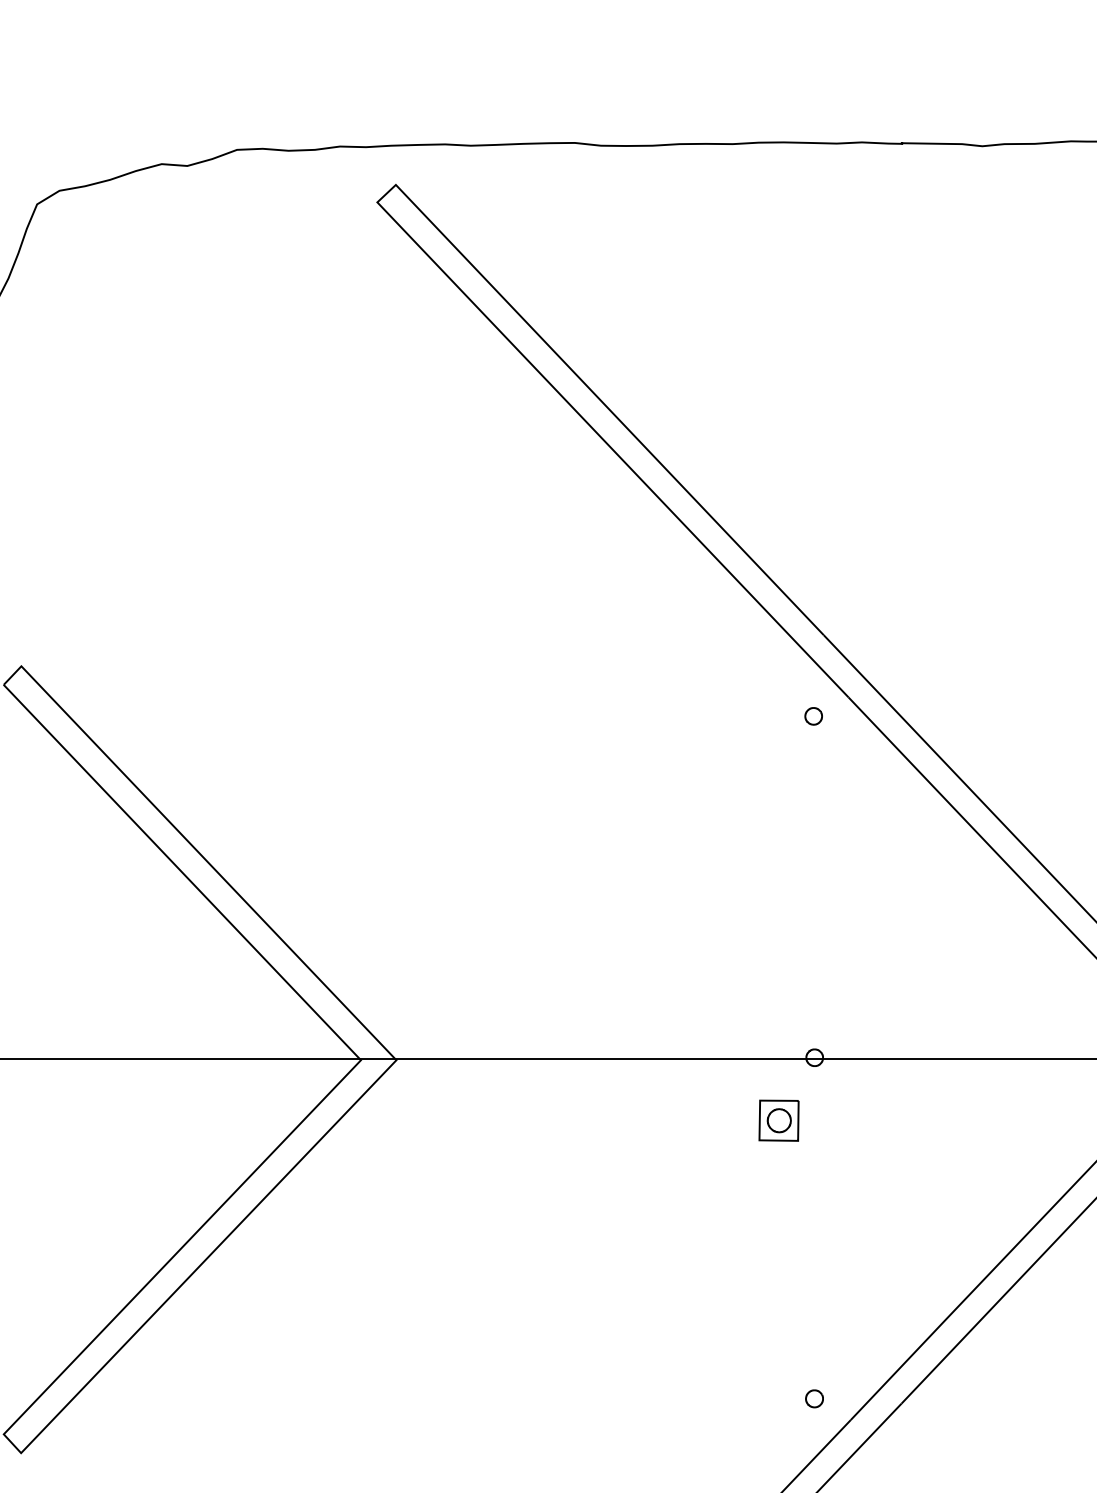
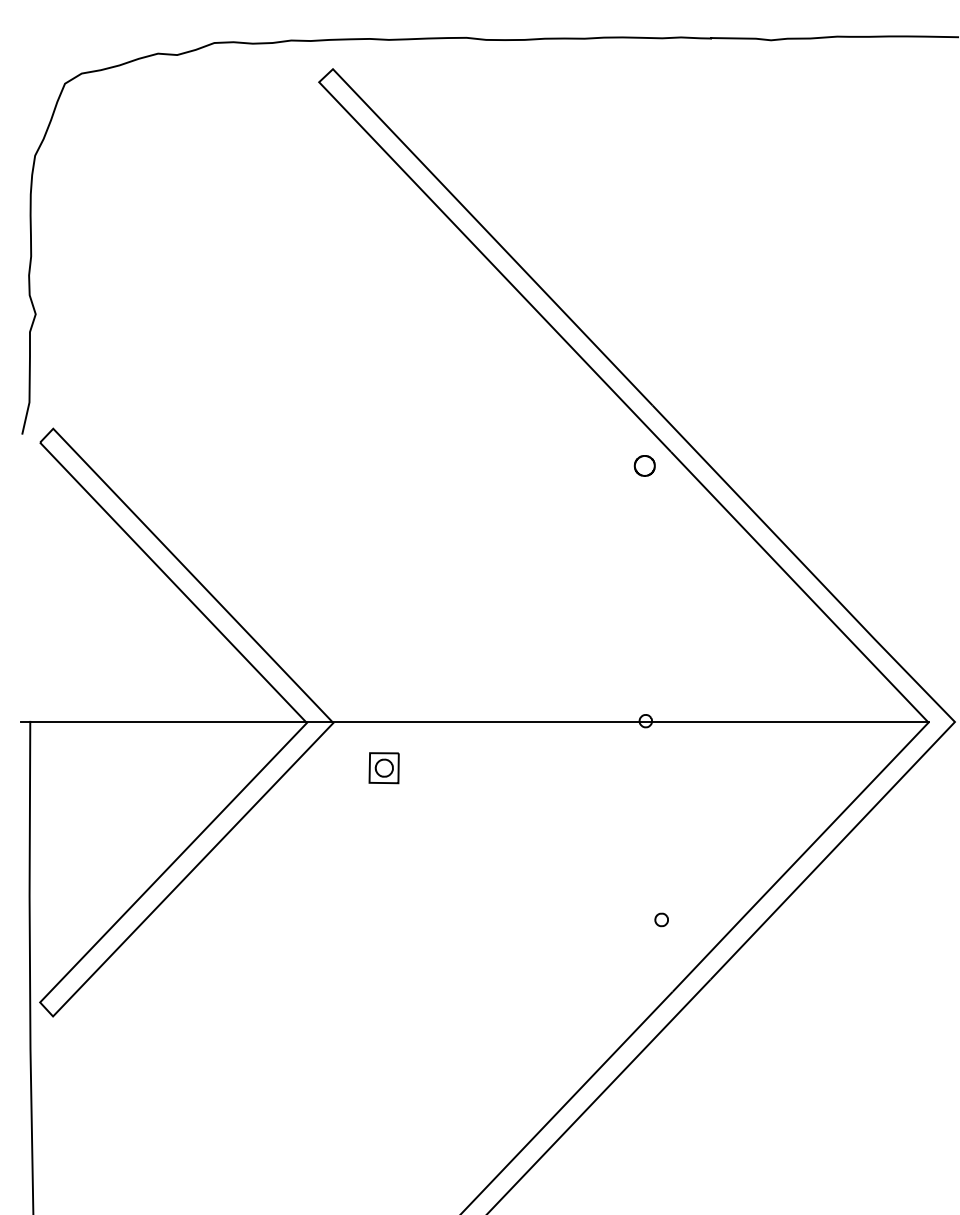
part: (814, 716) -> (645, 466), size x1.6
part: (778, 1121) -> (383, 768), moved
part: (814, 1398) -> (661, 919), moved

